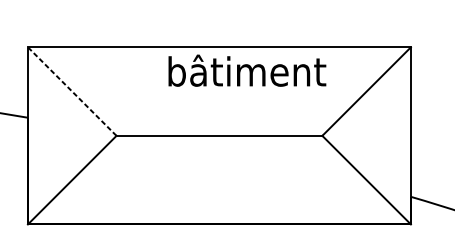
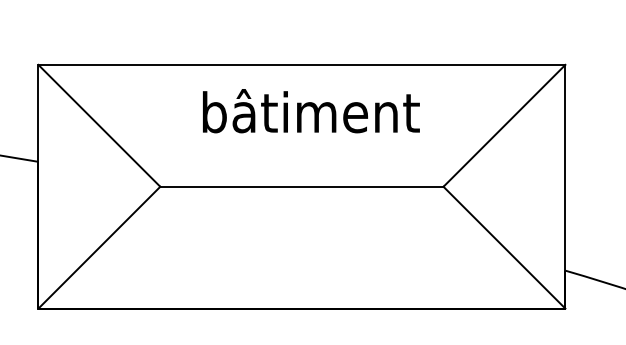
text: (247, 70) -> (311, 111), moved
line: (72, 91) -> (99, 125), dashed -> solid

